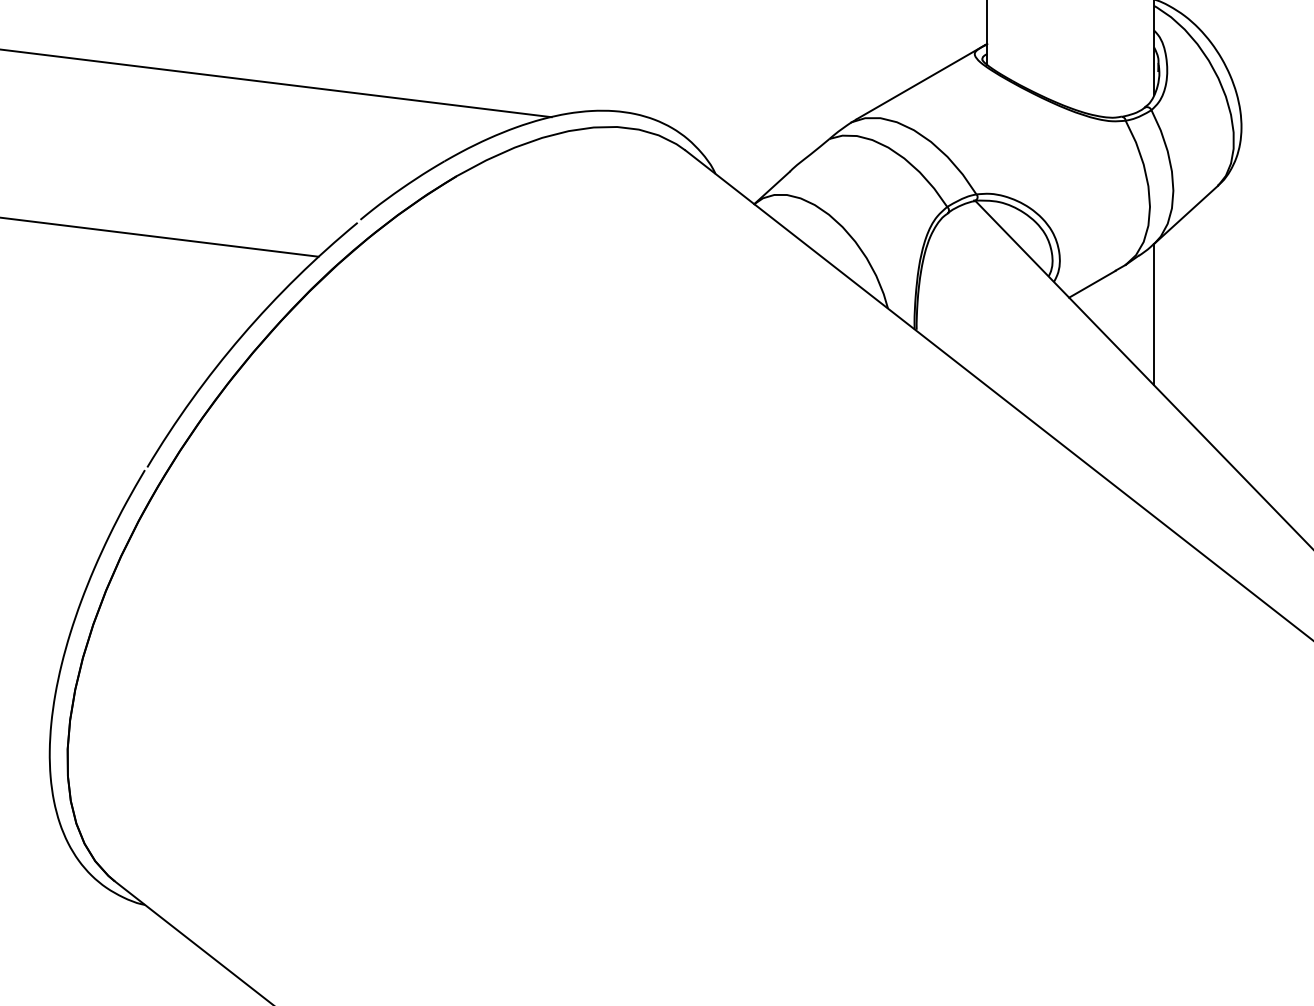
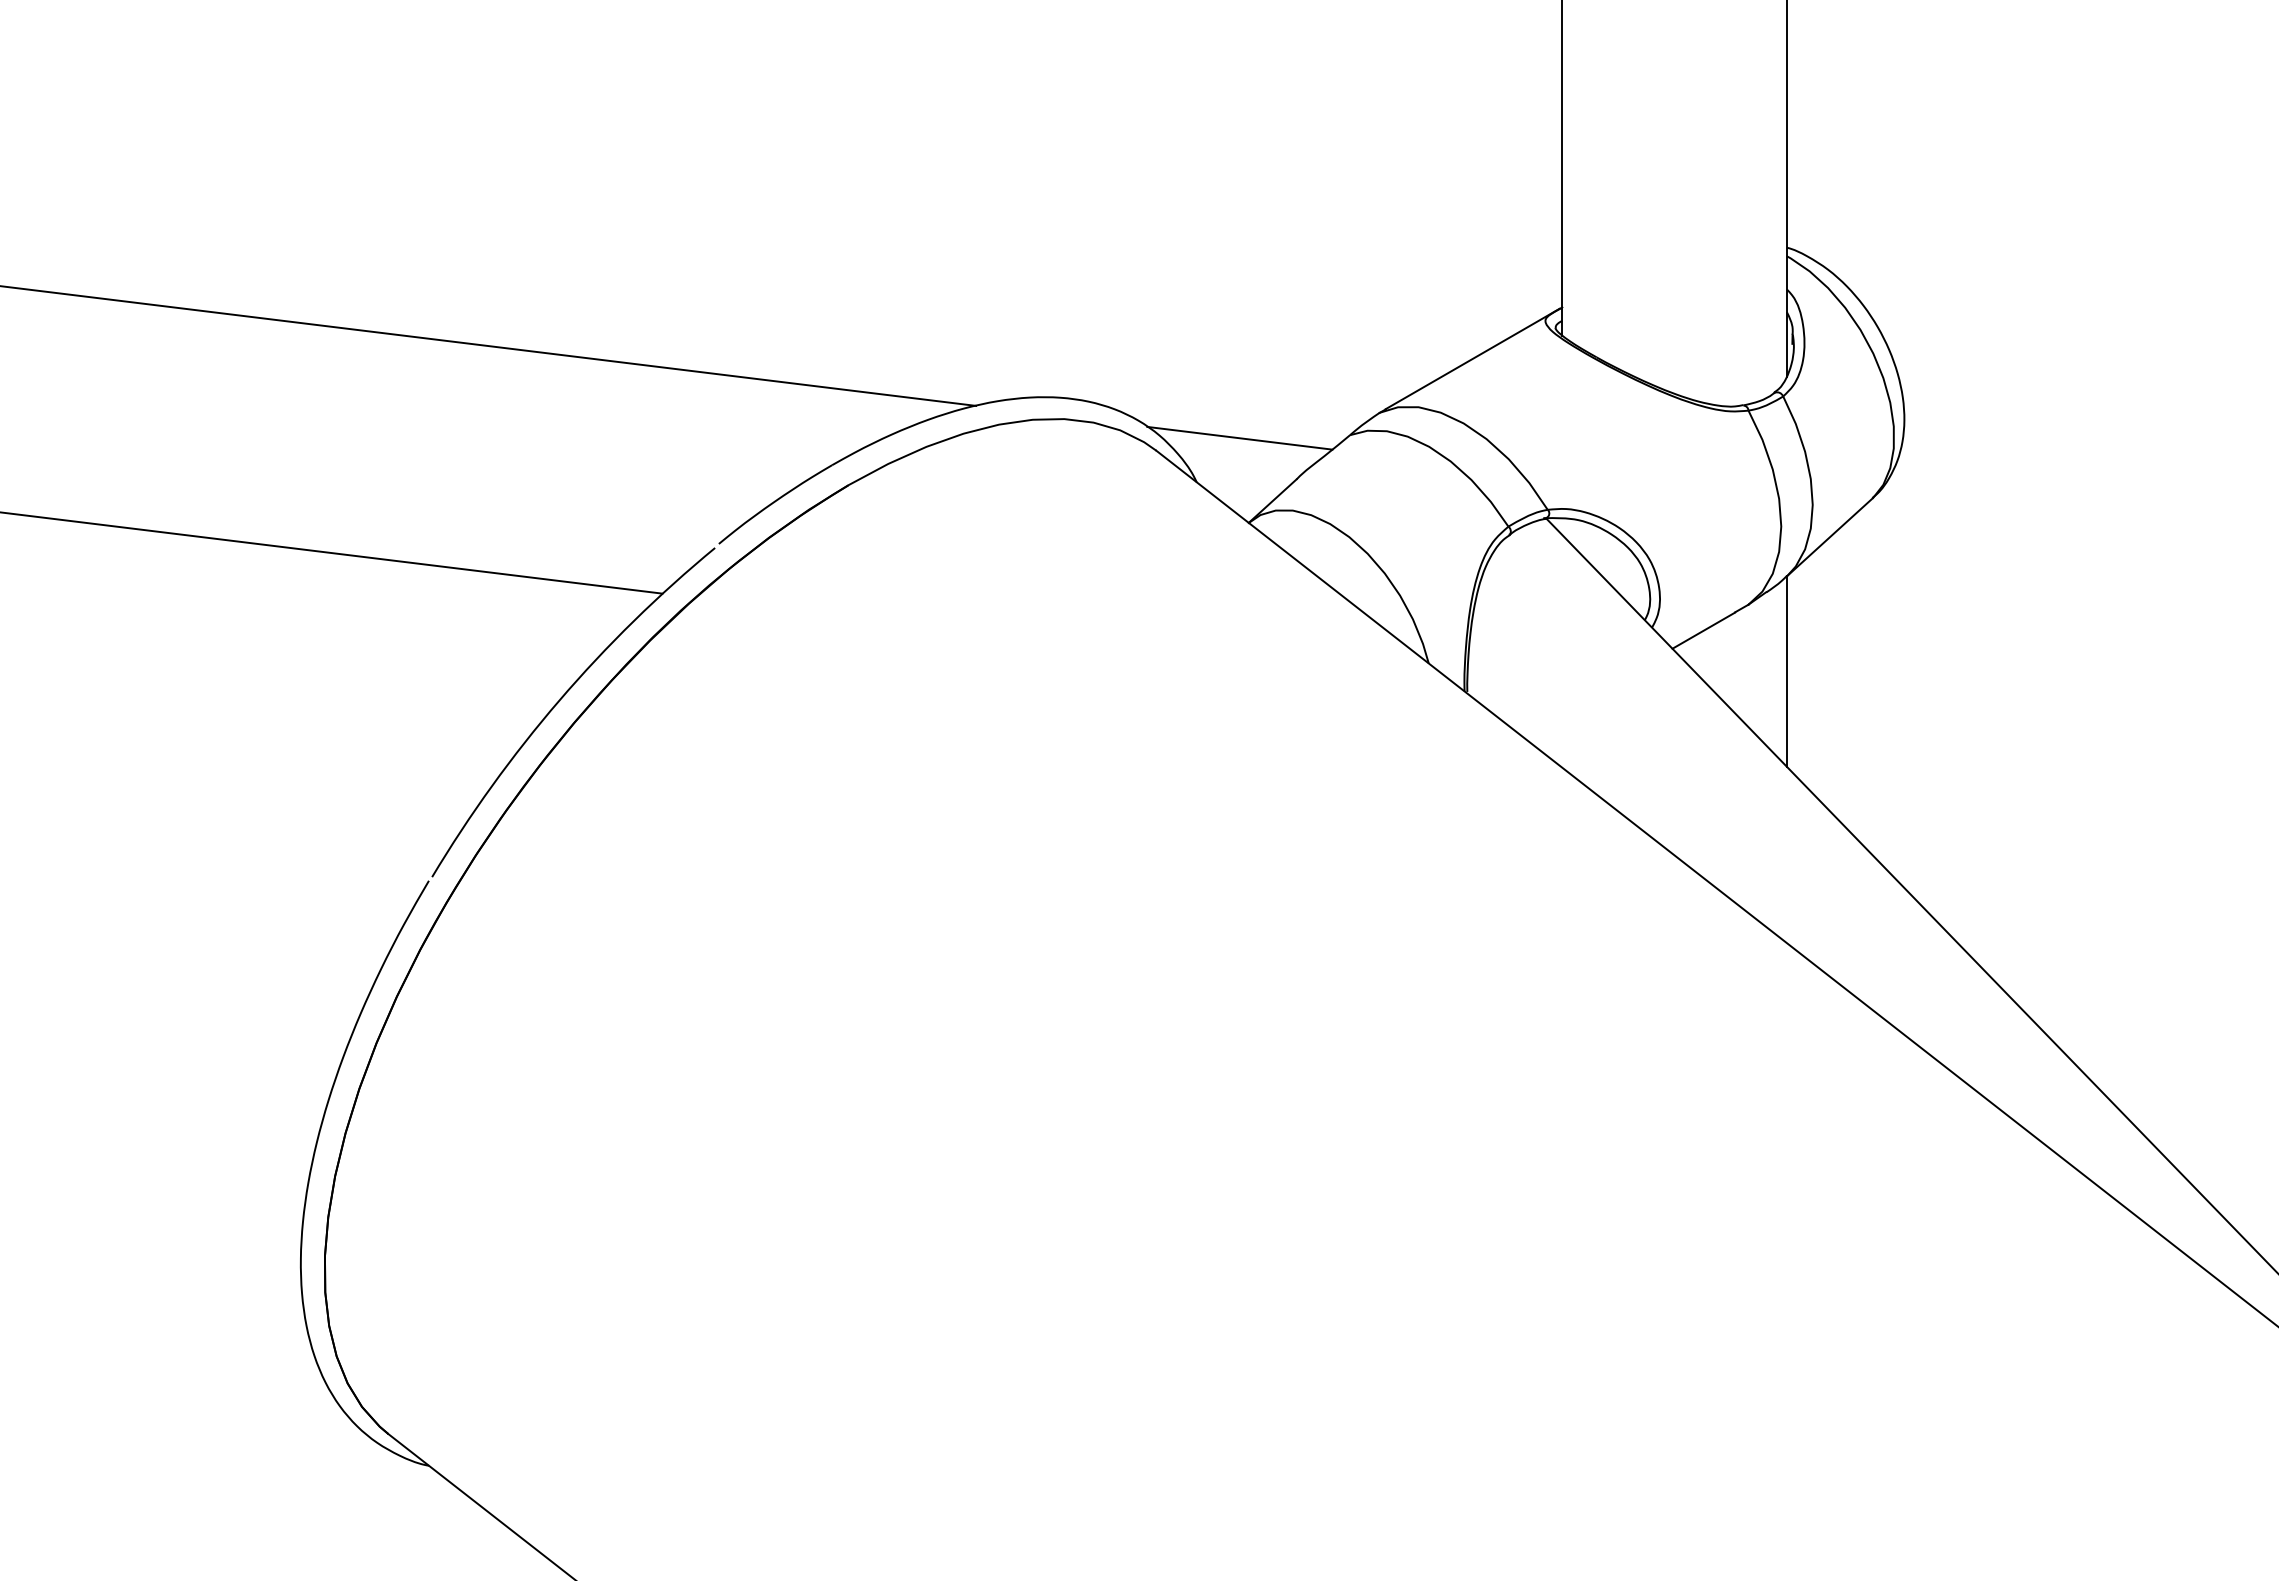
line: (747, 140) -> (1239, 437), added

